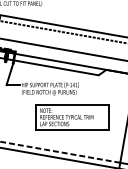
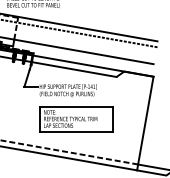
part: (72, 117) -> (76, 119), moved

